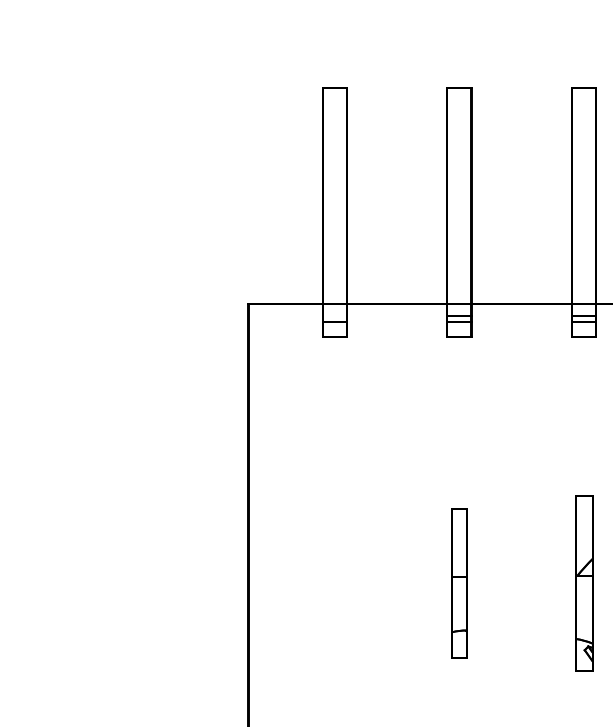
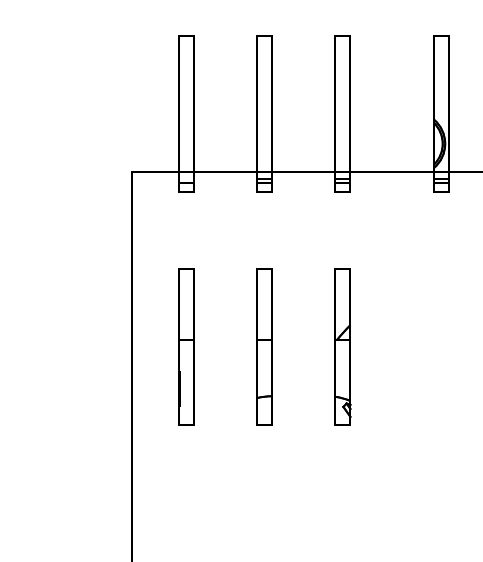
part: (334, 582) -> (186, 346), added
part: (459, 582) -> (264, 346), size x1.67
part: (583, 582) -> (342, 346), size x1.43

